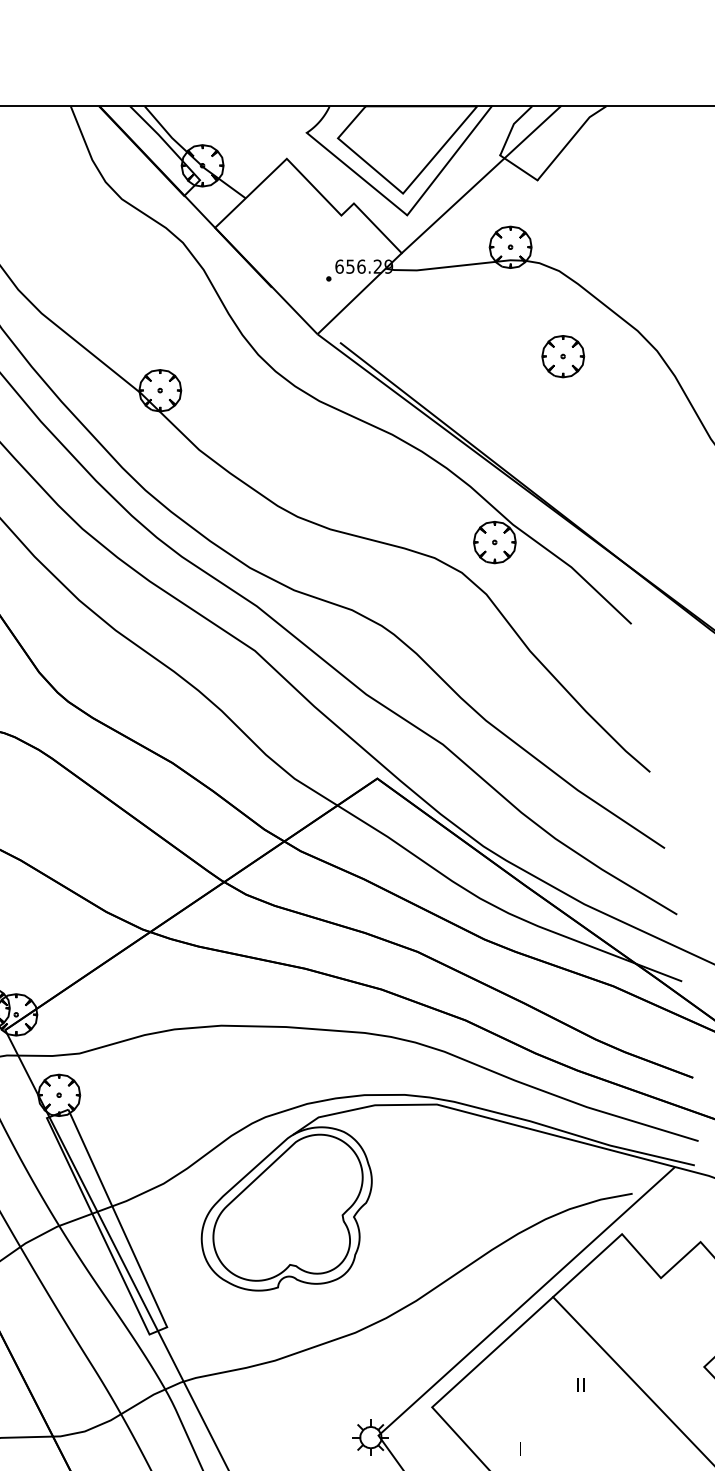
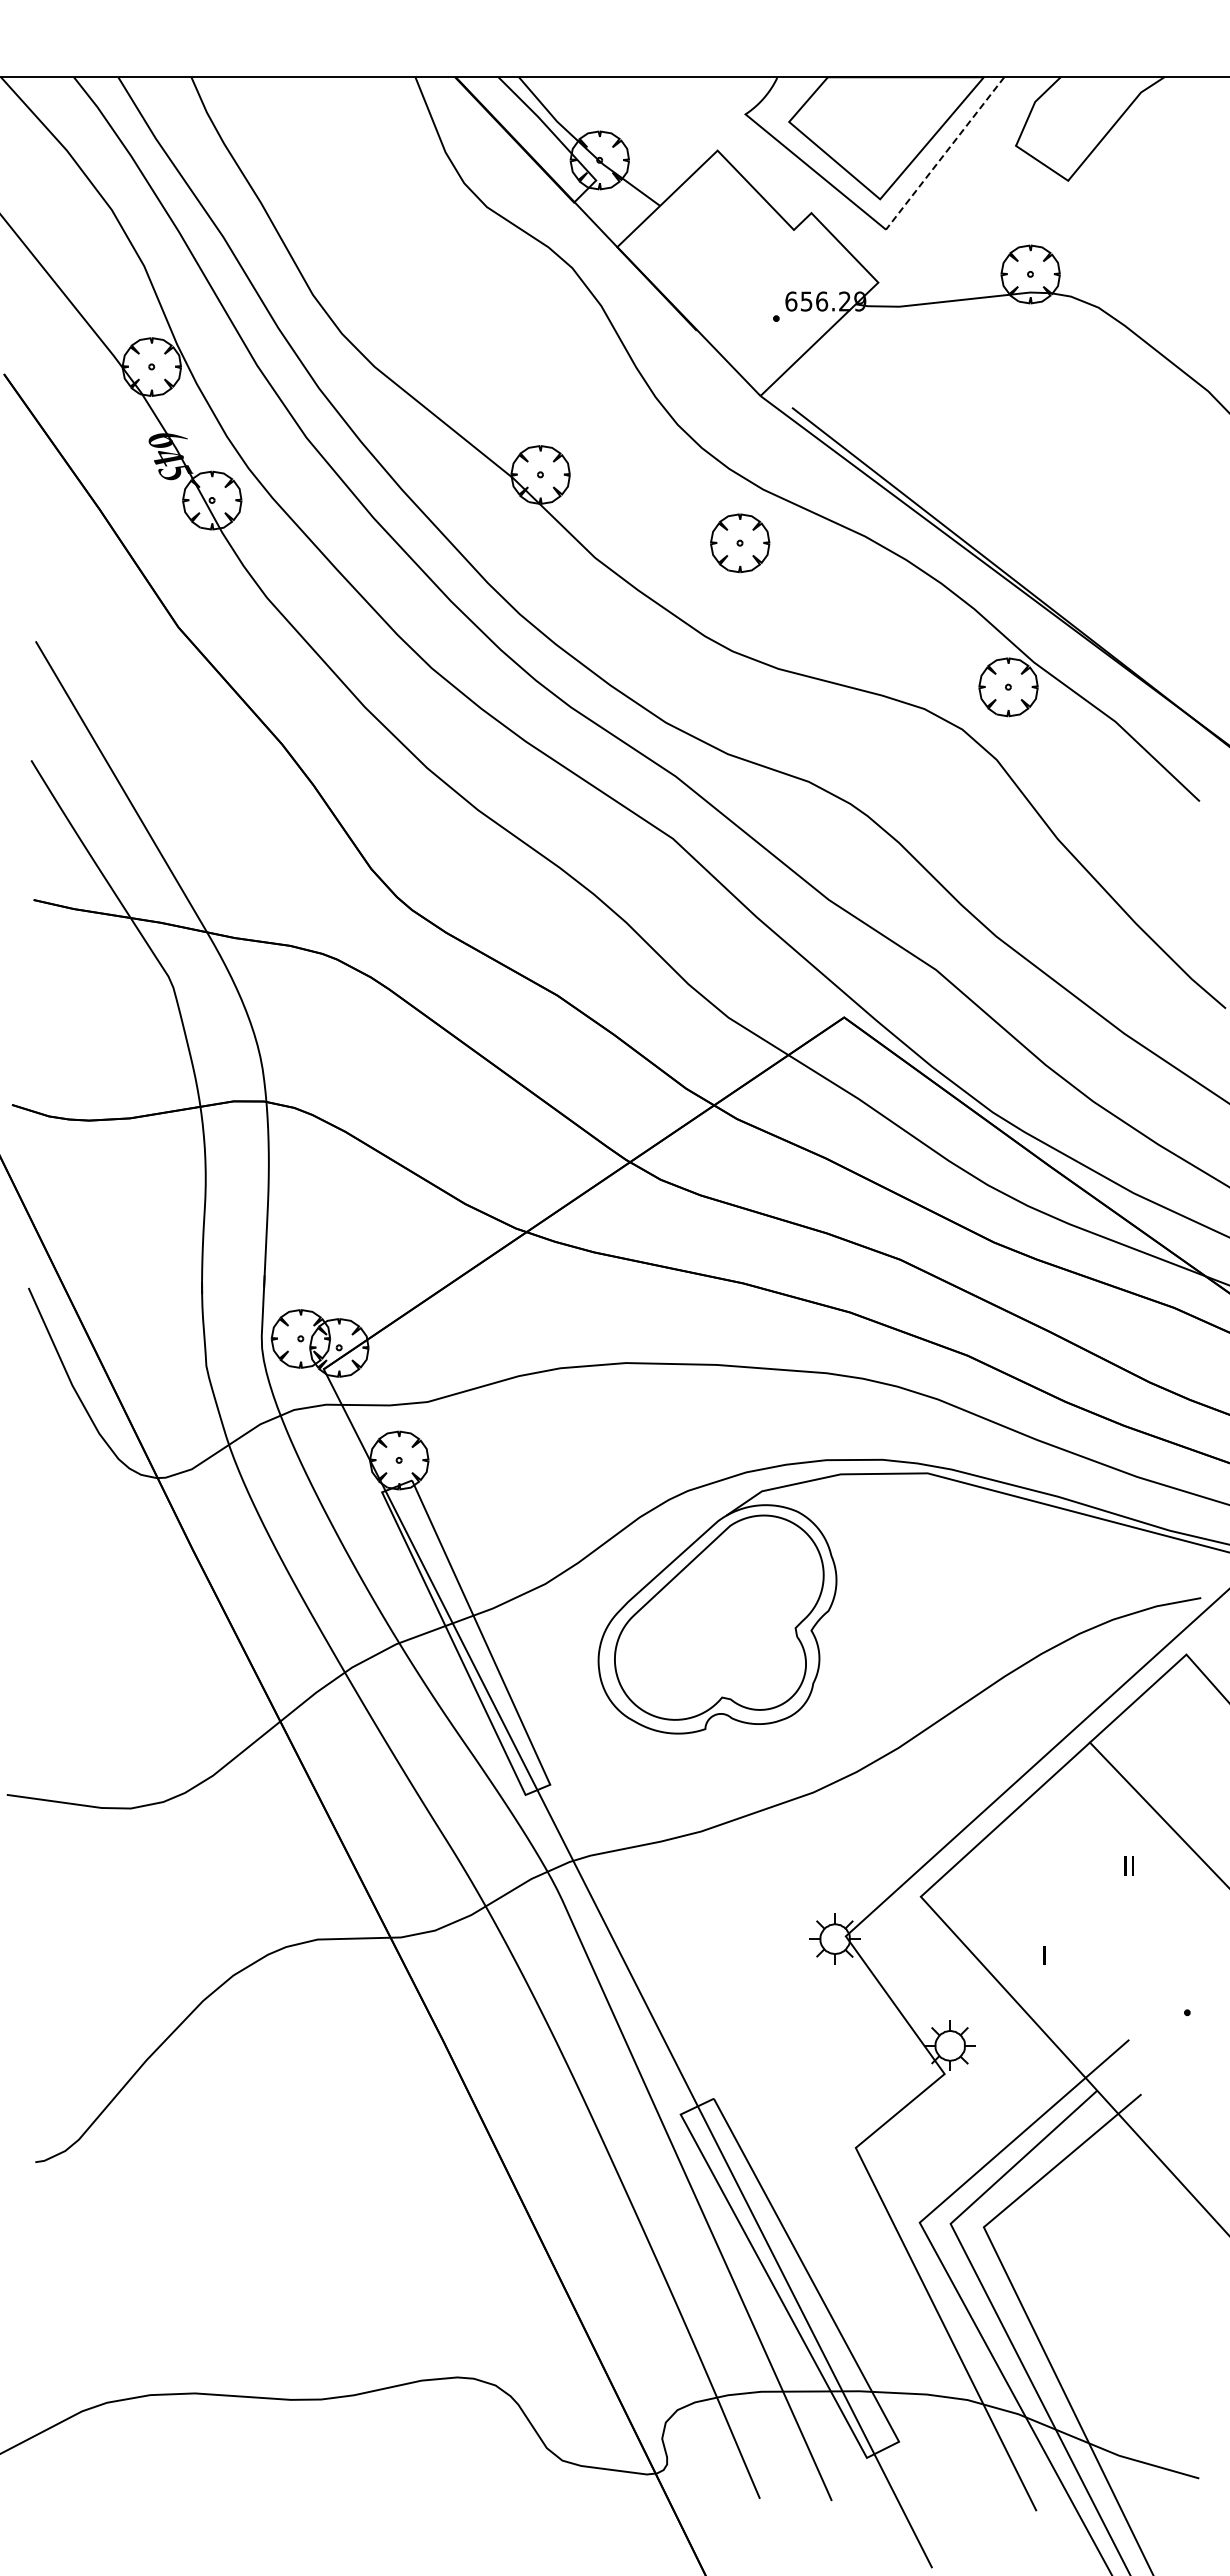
line: (449, 160) -> (944, 153), solid -> dashed
line: (481, 179) -> (989, 179), removed
part: (563, 356) -> (740, 543), moved

